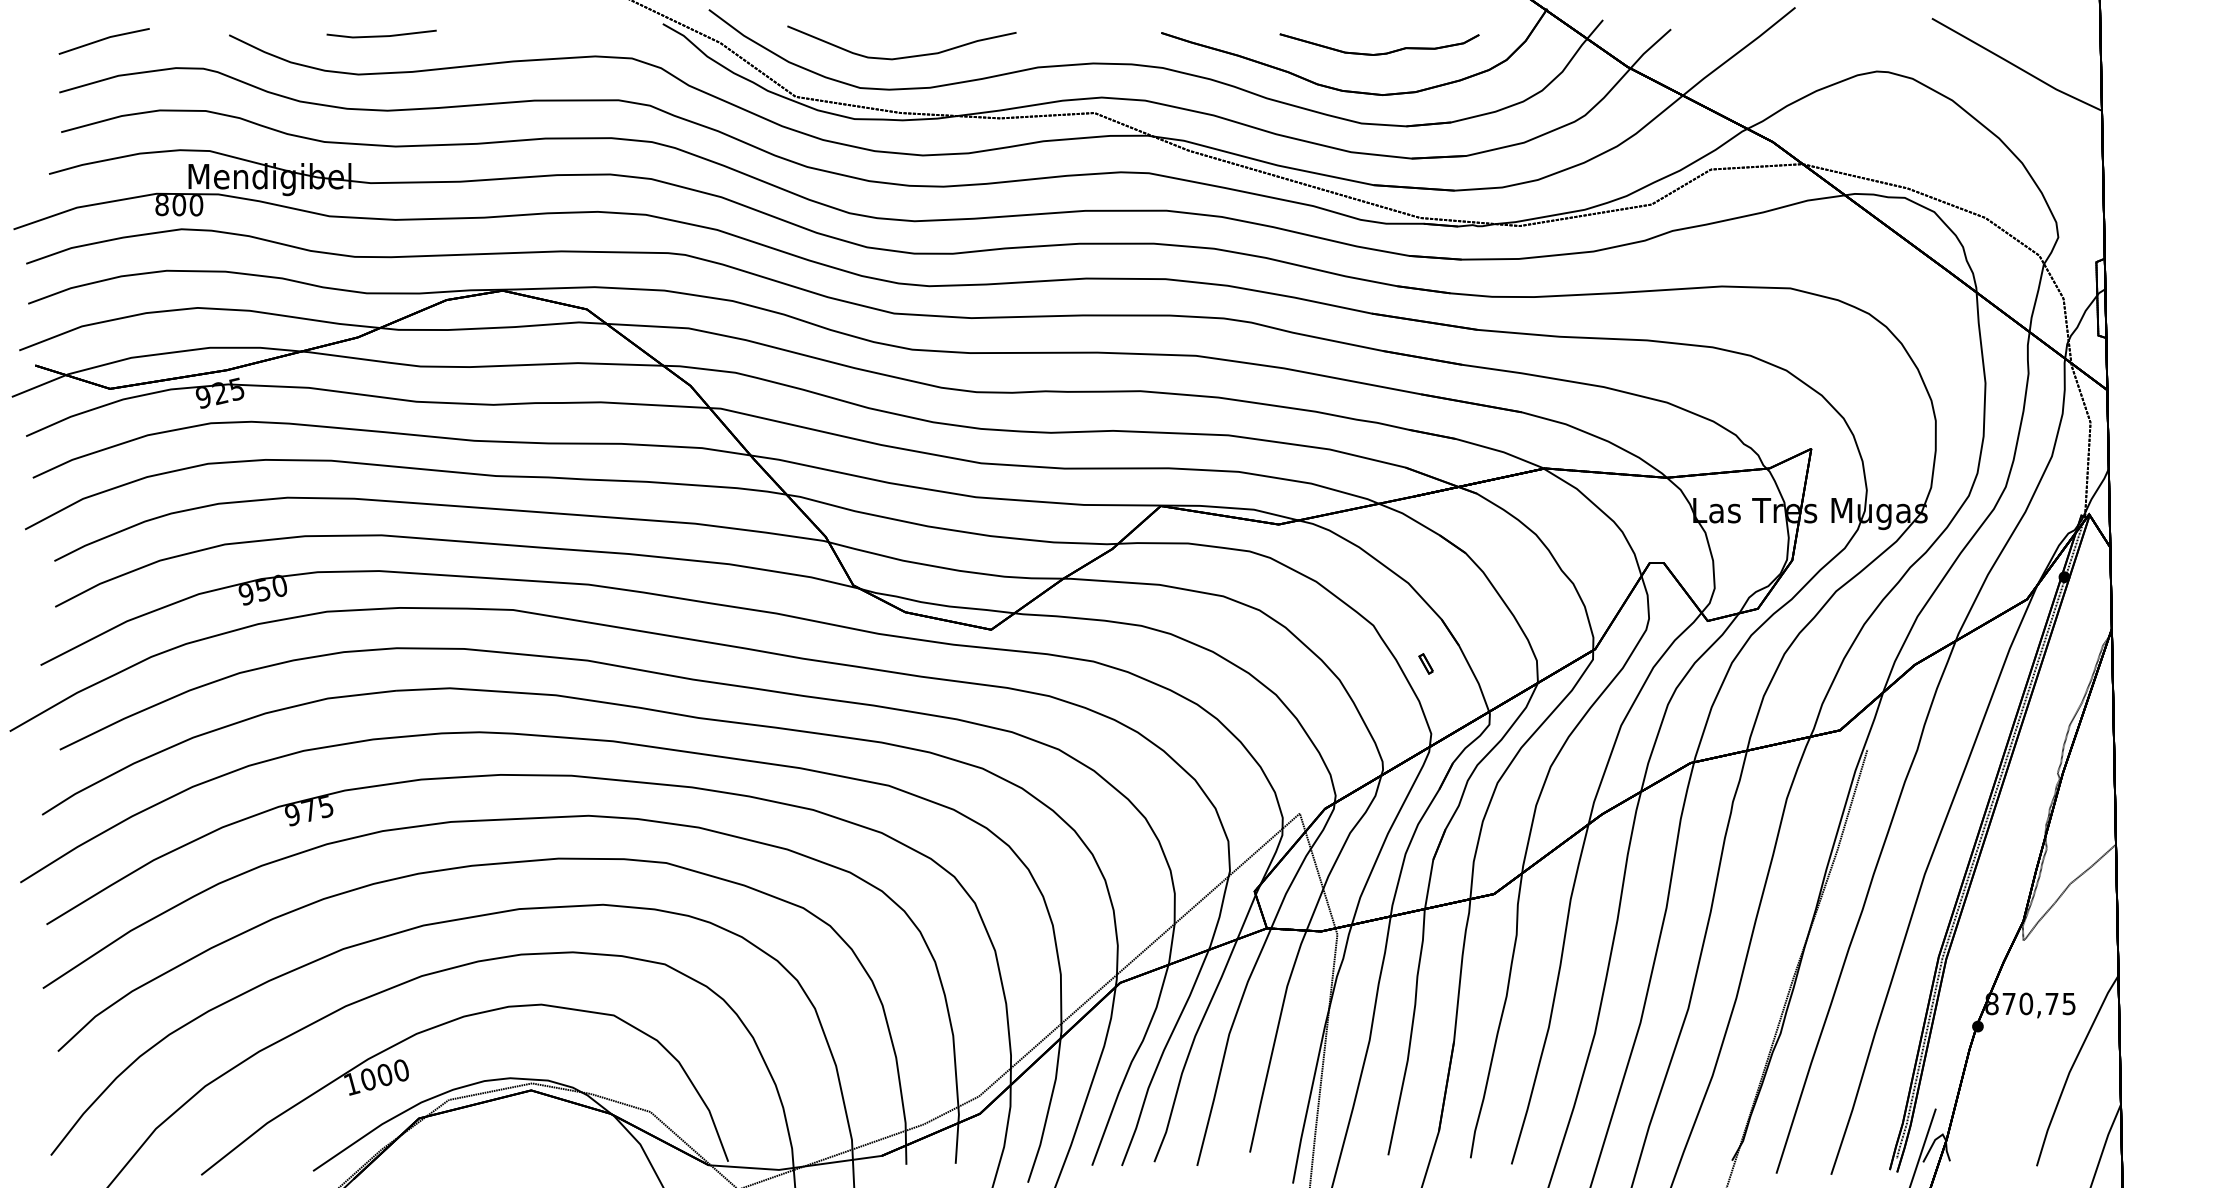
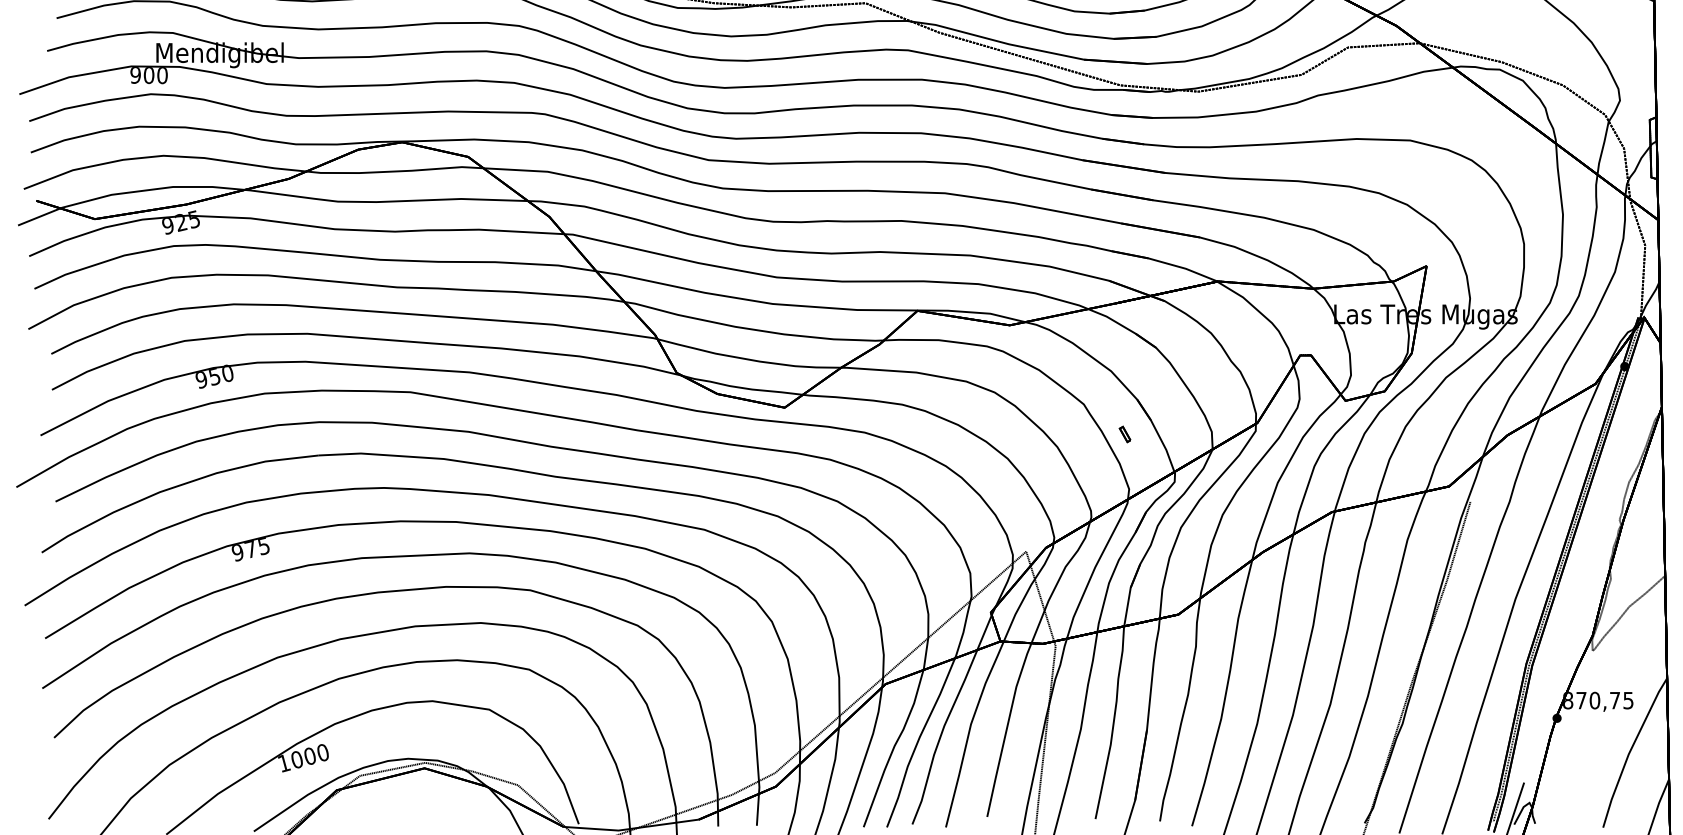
text: (161, 205) -> (135, 75), 800 -> 900

